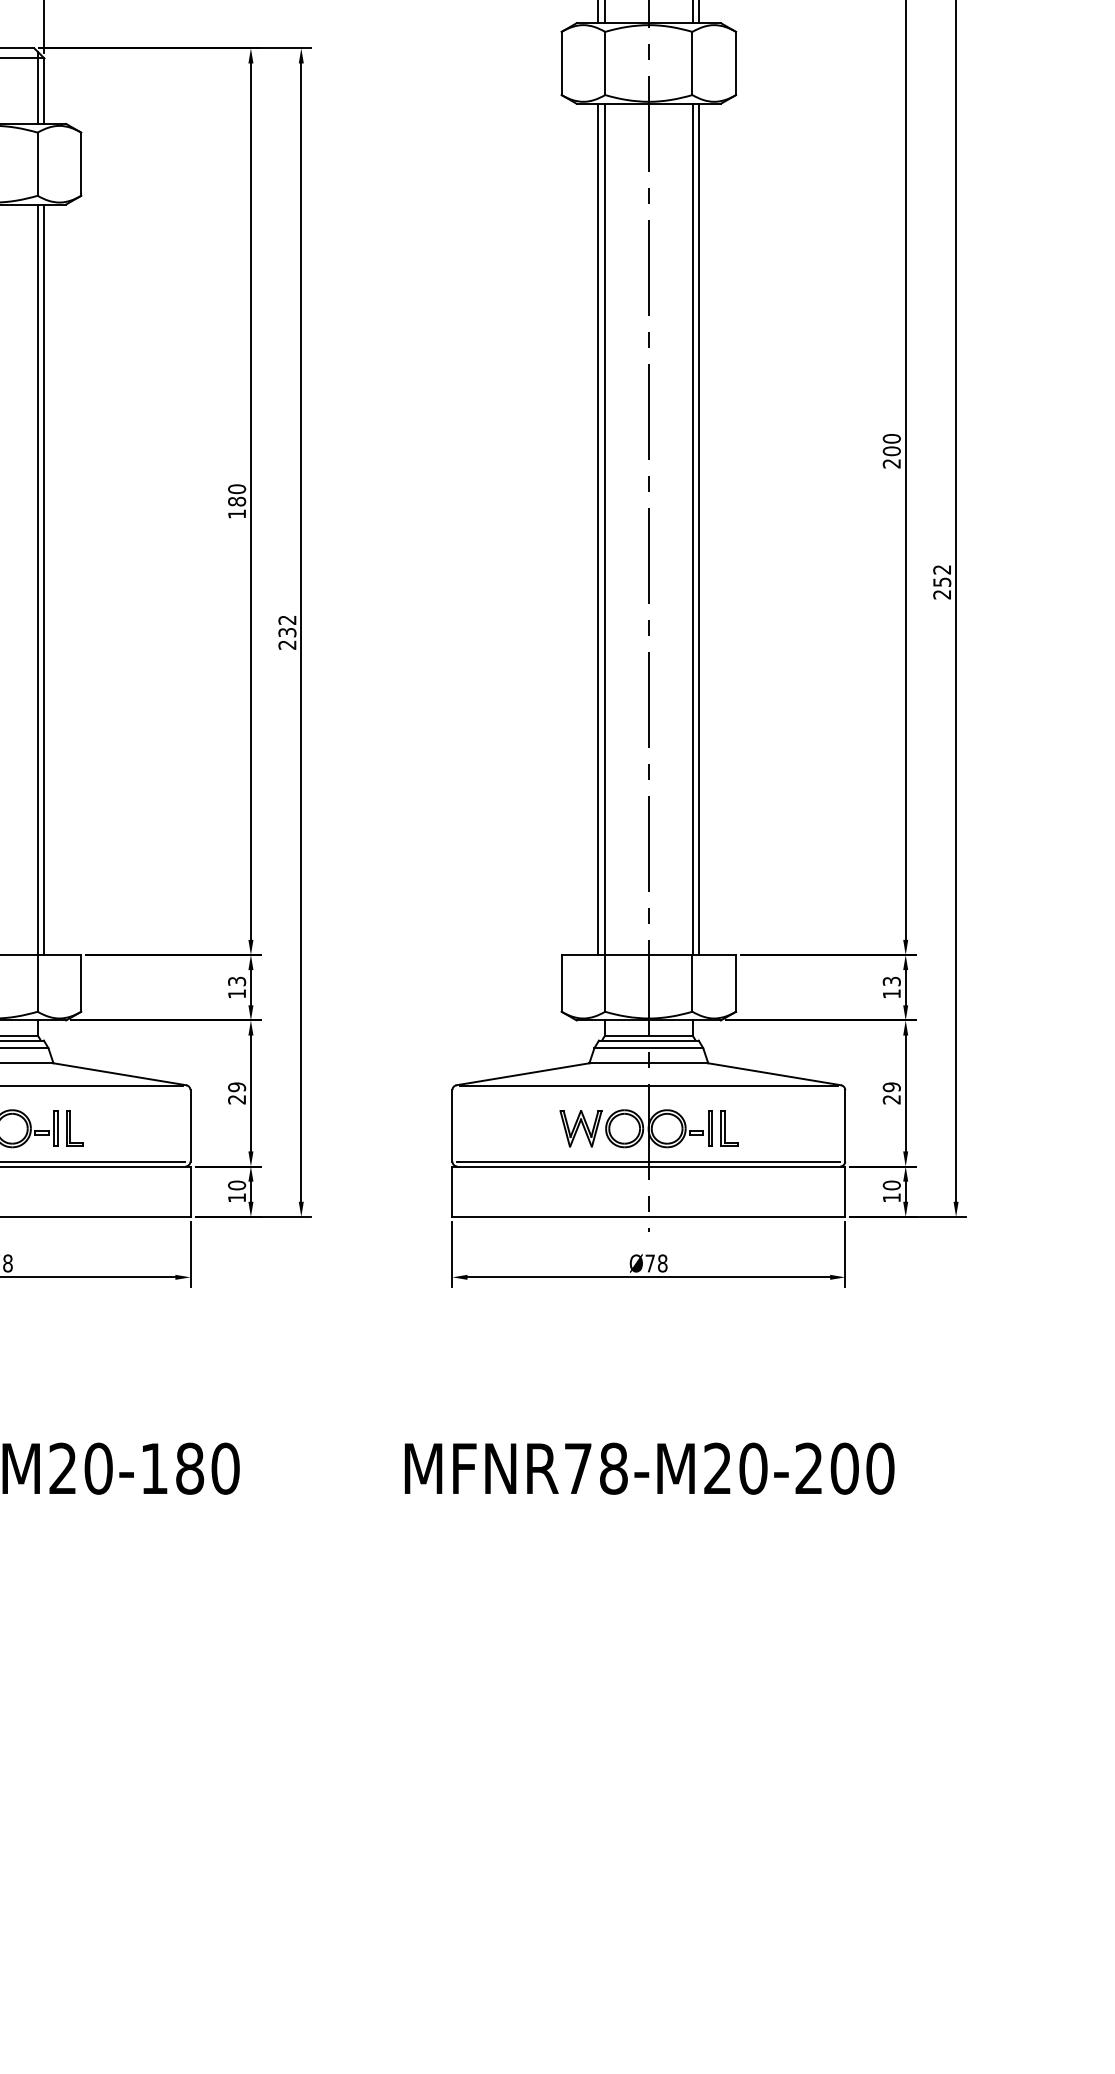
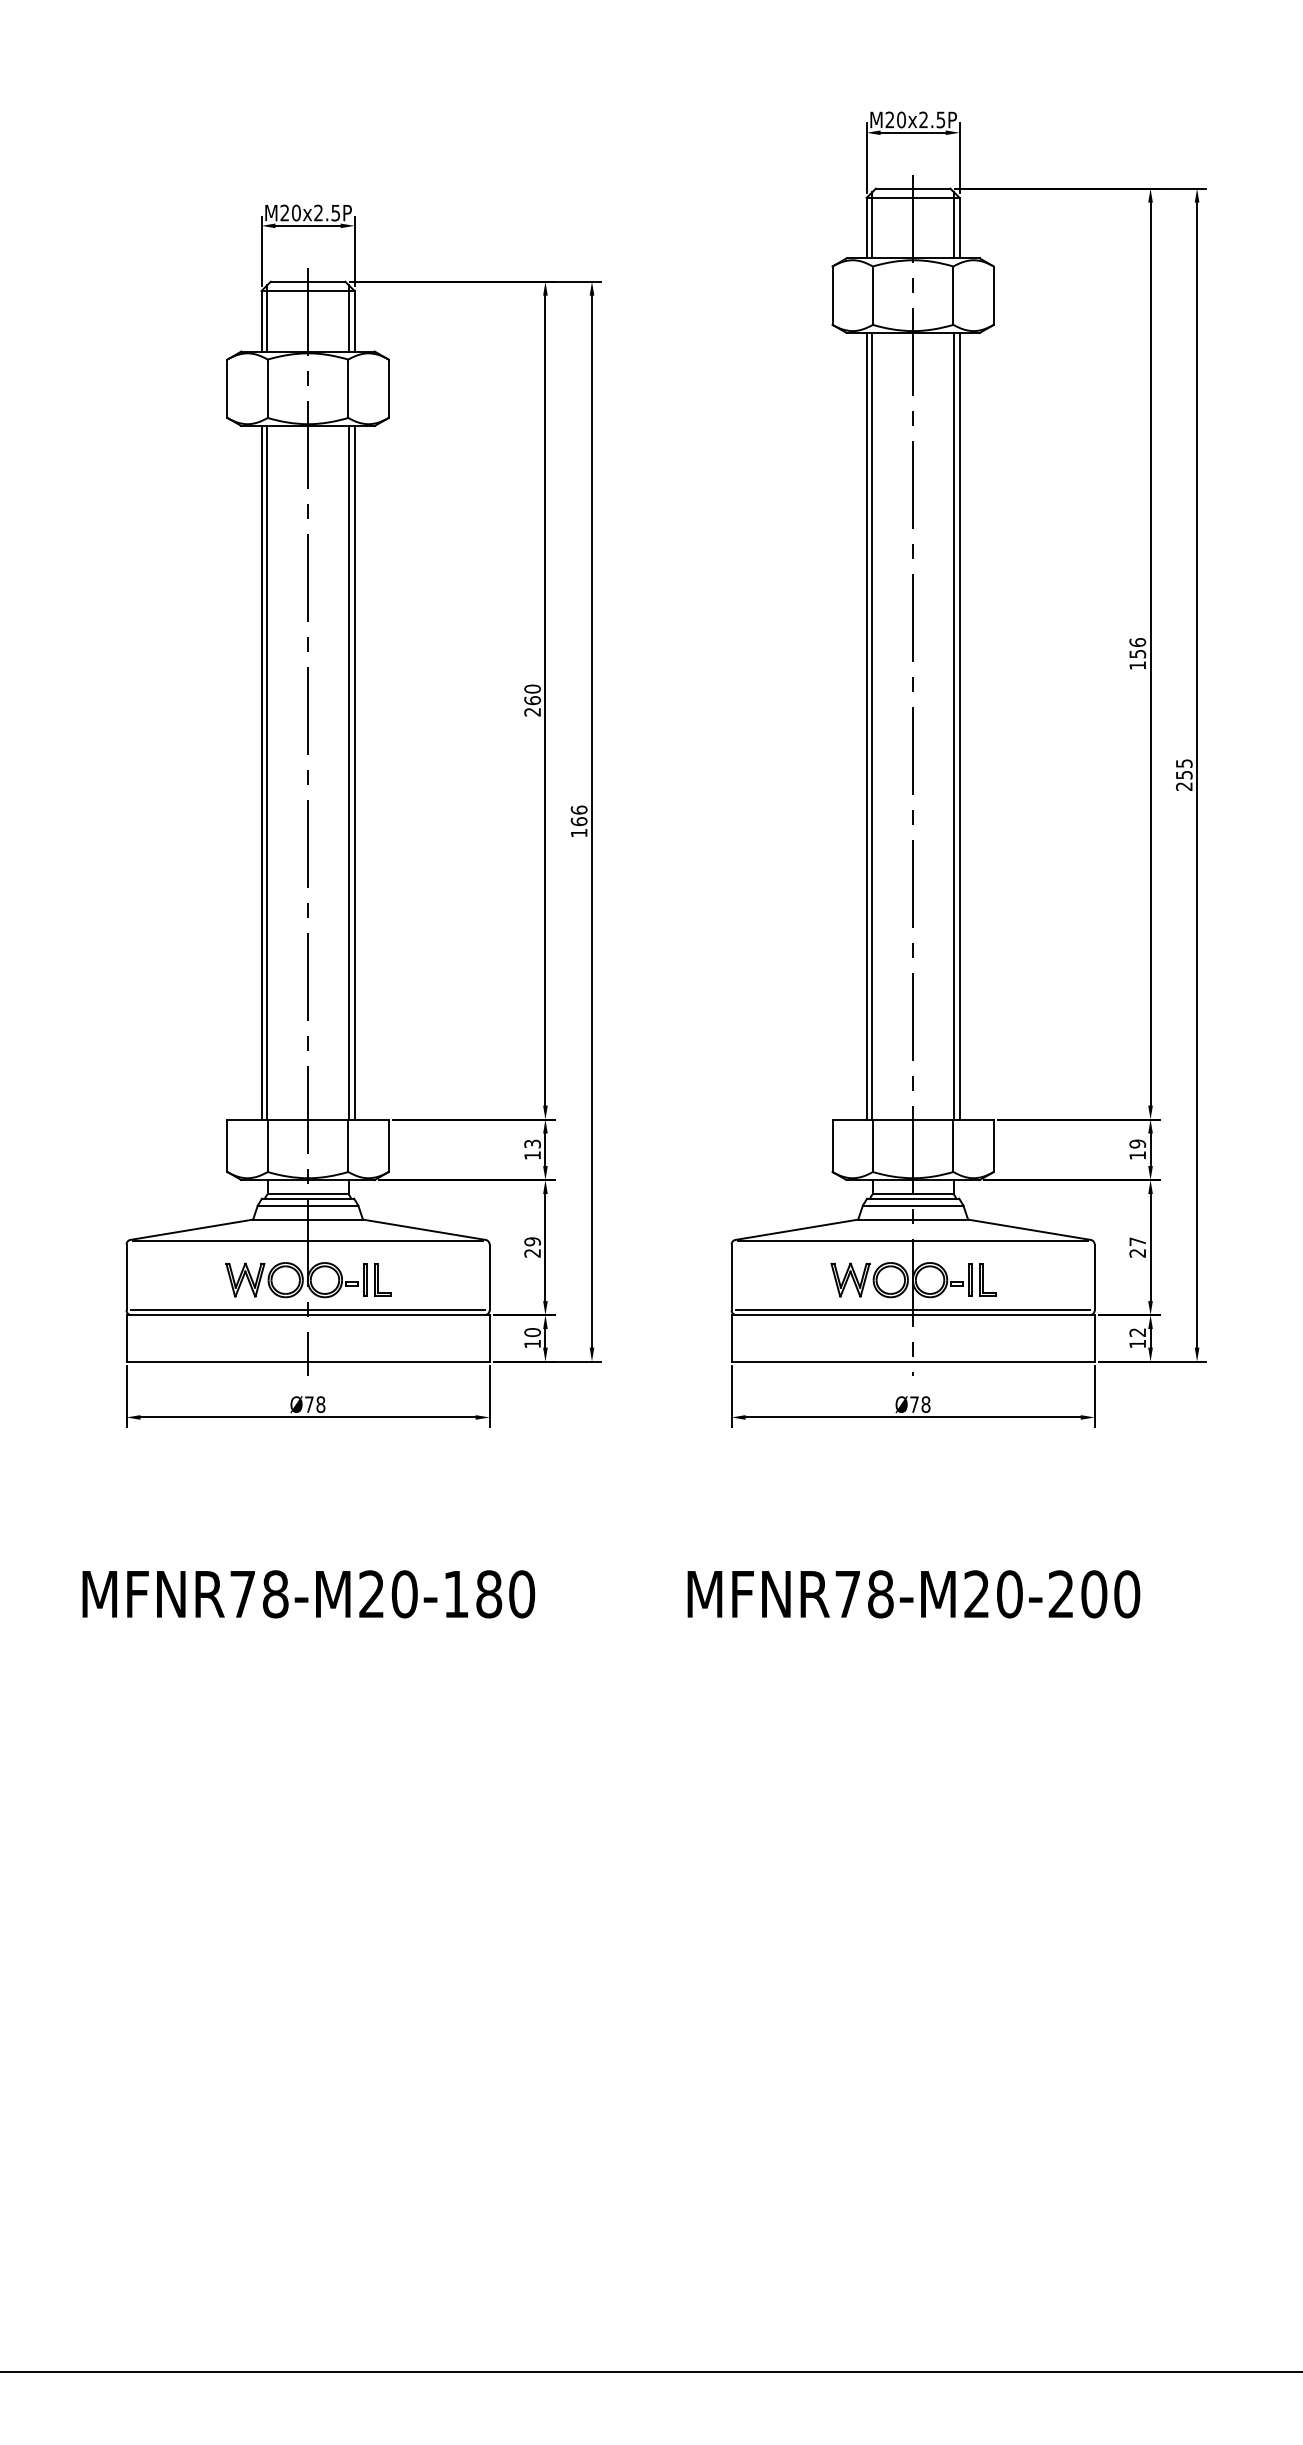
text: (891, 450) -> (1137, 653), 200 -> 156
text: (236, 508) -> (532, 706), 180 -> 260
text: (941, 569) -> (1183, 763), 252 -> 255
text: (286, 632) -> (578, 821), 232 -> 166
text: (891, 980) -> (1137, 1143), 13 -> 19
text: (891, 1086) -> (1137, 1241), 29 -> 27
text: (891, 1185) -> (1137, 1332), 10 -> 12

